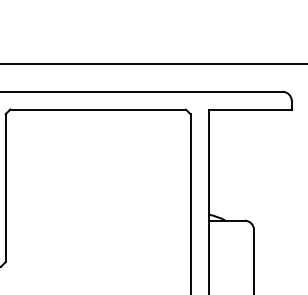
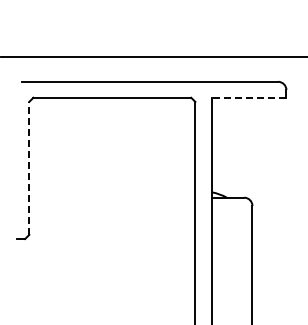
line: (249, 109) -> (248, 97), solid -> dashed
line: (5, 187) -> (29, 167), solid -> dashed

